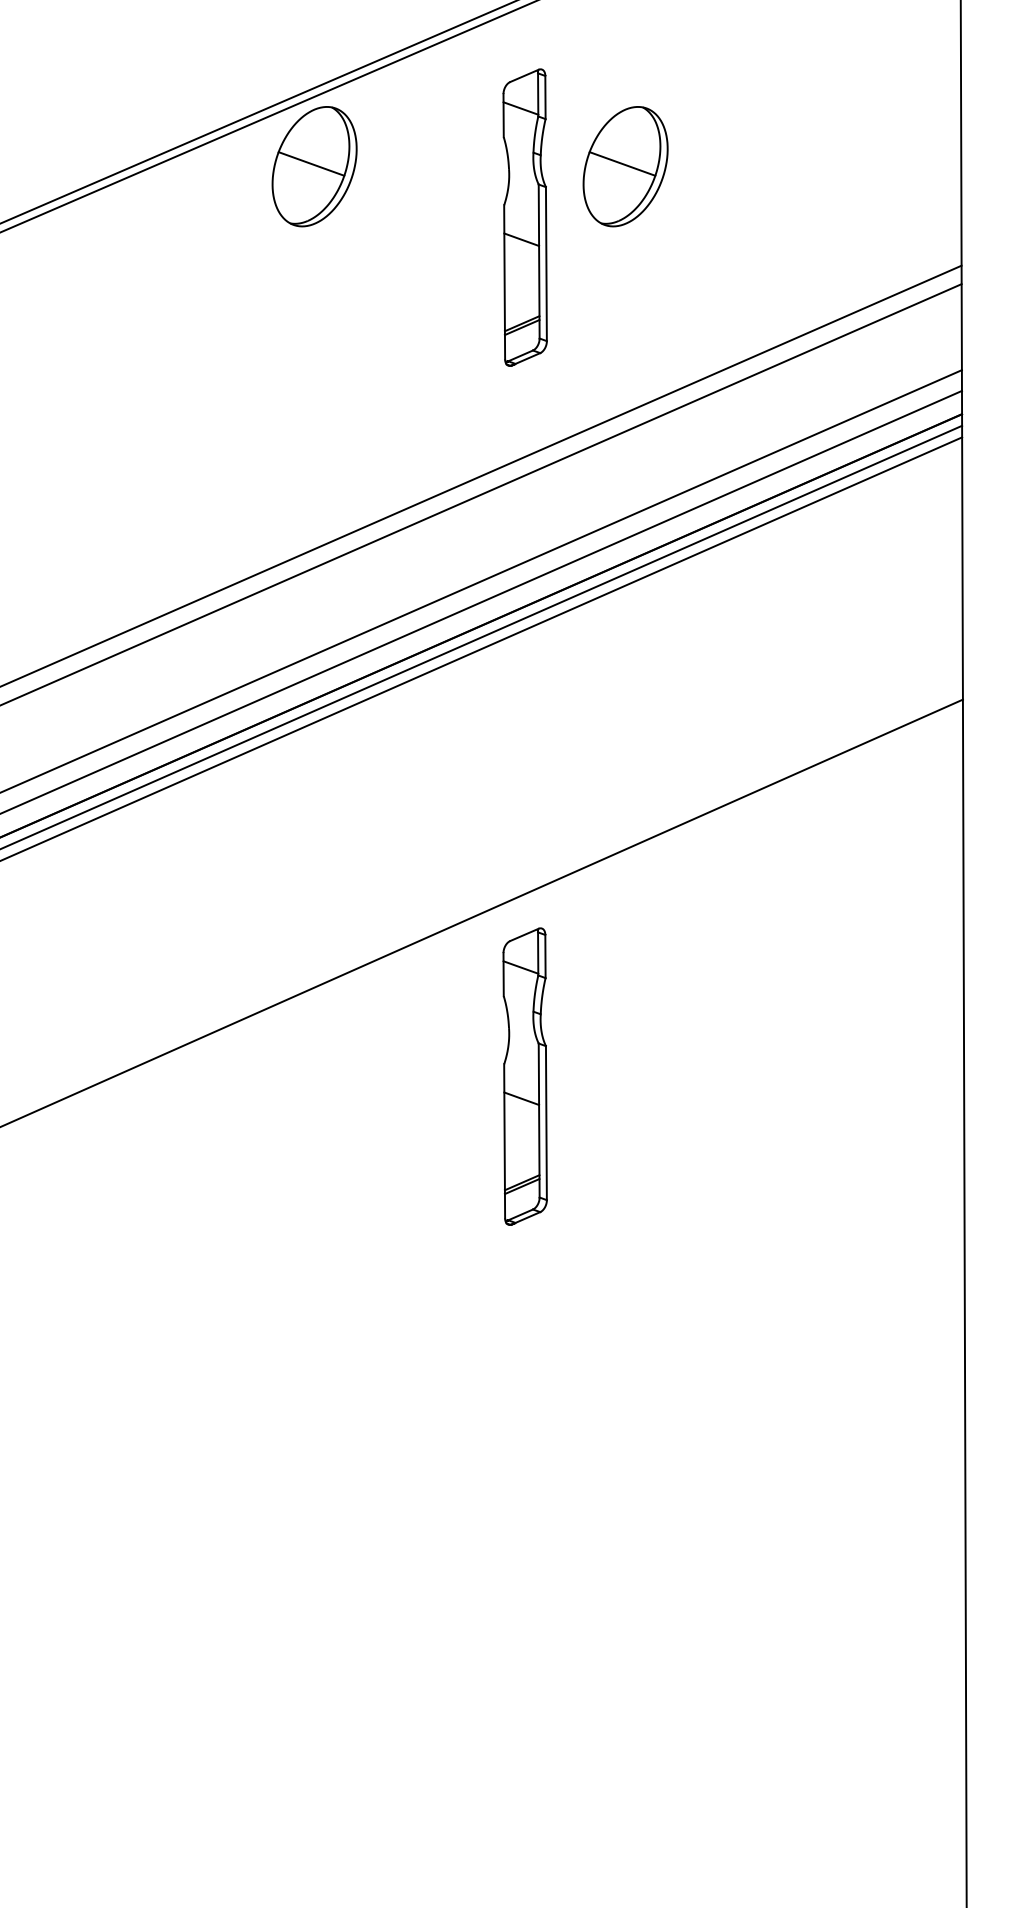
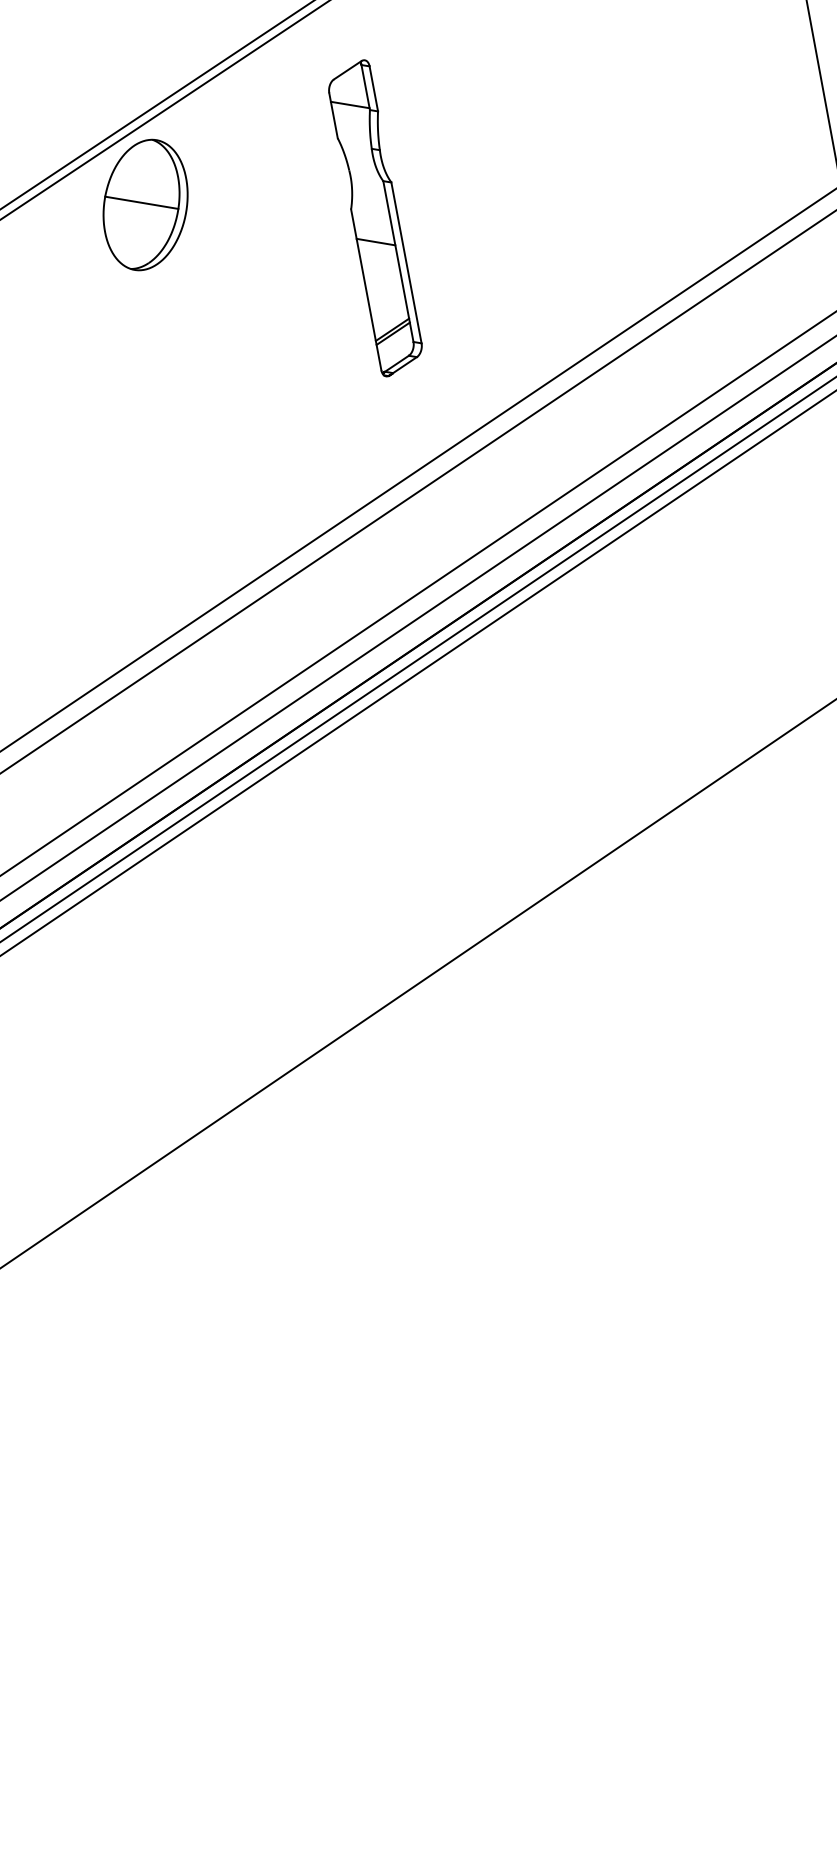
part: (625, 166) -> (470, 145), removed
part: (524, 1076) -> (537, 1116), removed

